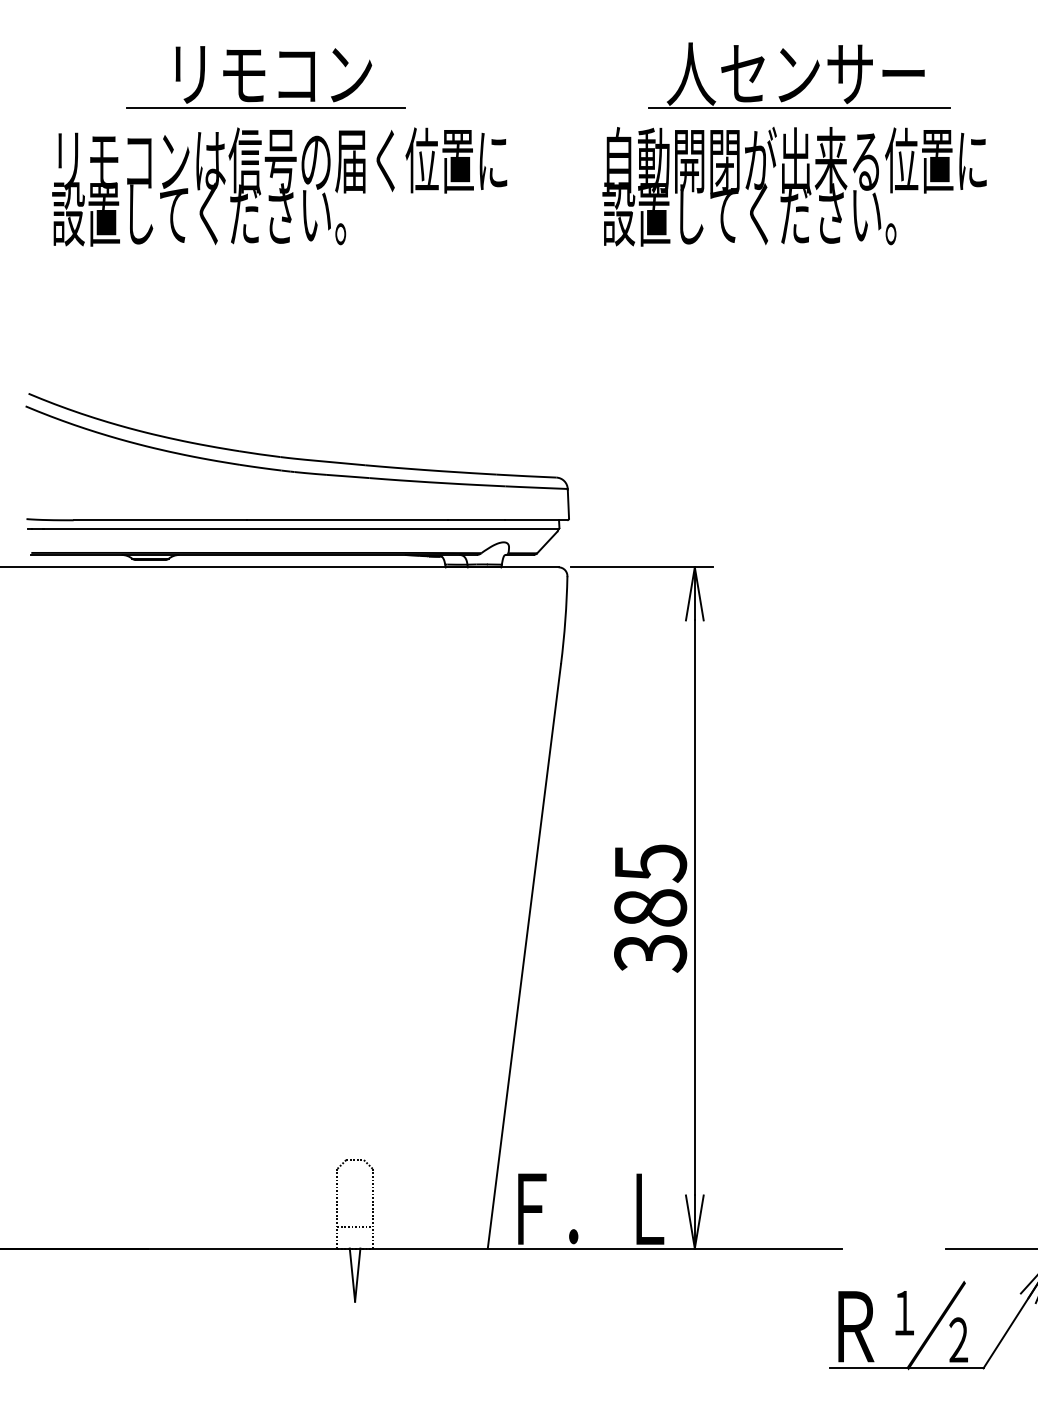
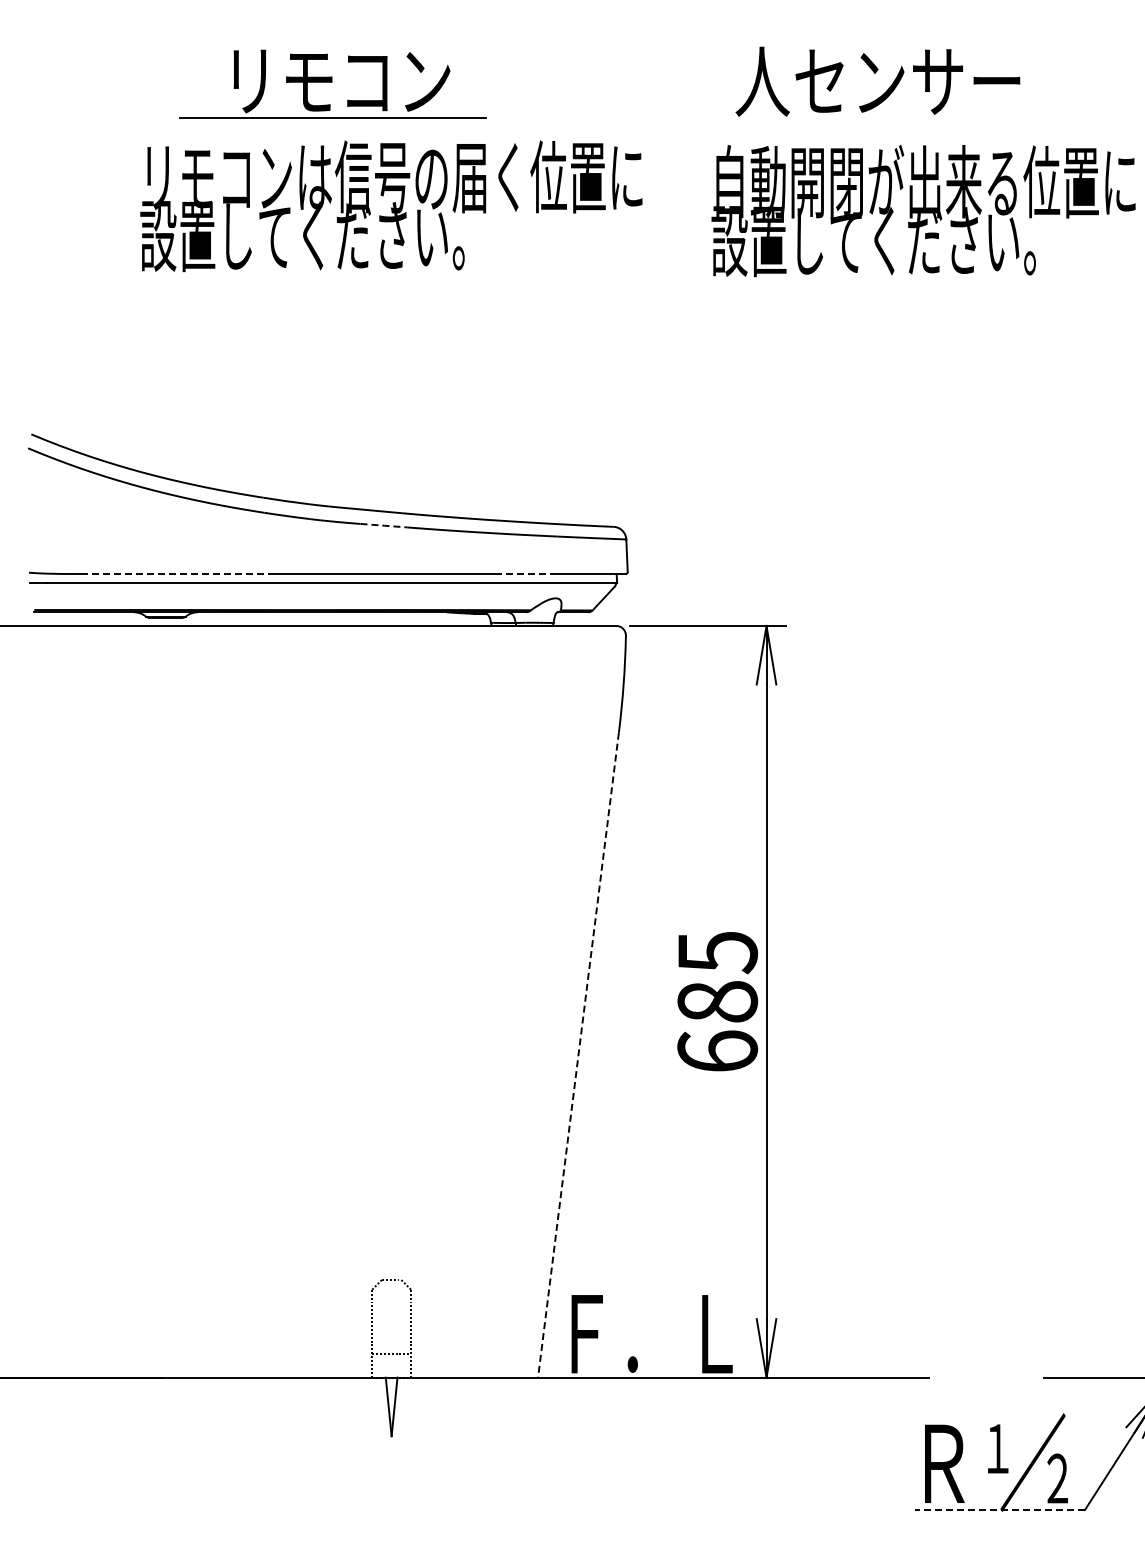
part: (265, 76) -> (332, 83), moved
line: (799, 108) -> (881, 119), removed
text: (794, 186) -> (923, 210), moved
text: (279, 187) -> (391, 206), moved
line: (348, 476) -> (384, 525), solid -> dashed
line: (160, 520) -> (176, 574), solid -> dashed
line: (476, 520) -> (525, 574), solid -> dashed
text: (650, 952) -> (717, 1051), 385 -> 685
line: (524, 956) -> (578, 1055), solid -> dashed
line: (906, 1368) -> (1000, 1509), solid -> dashed

